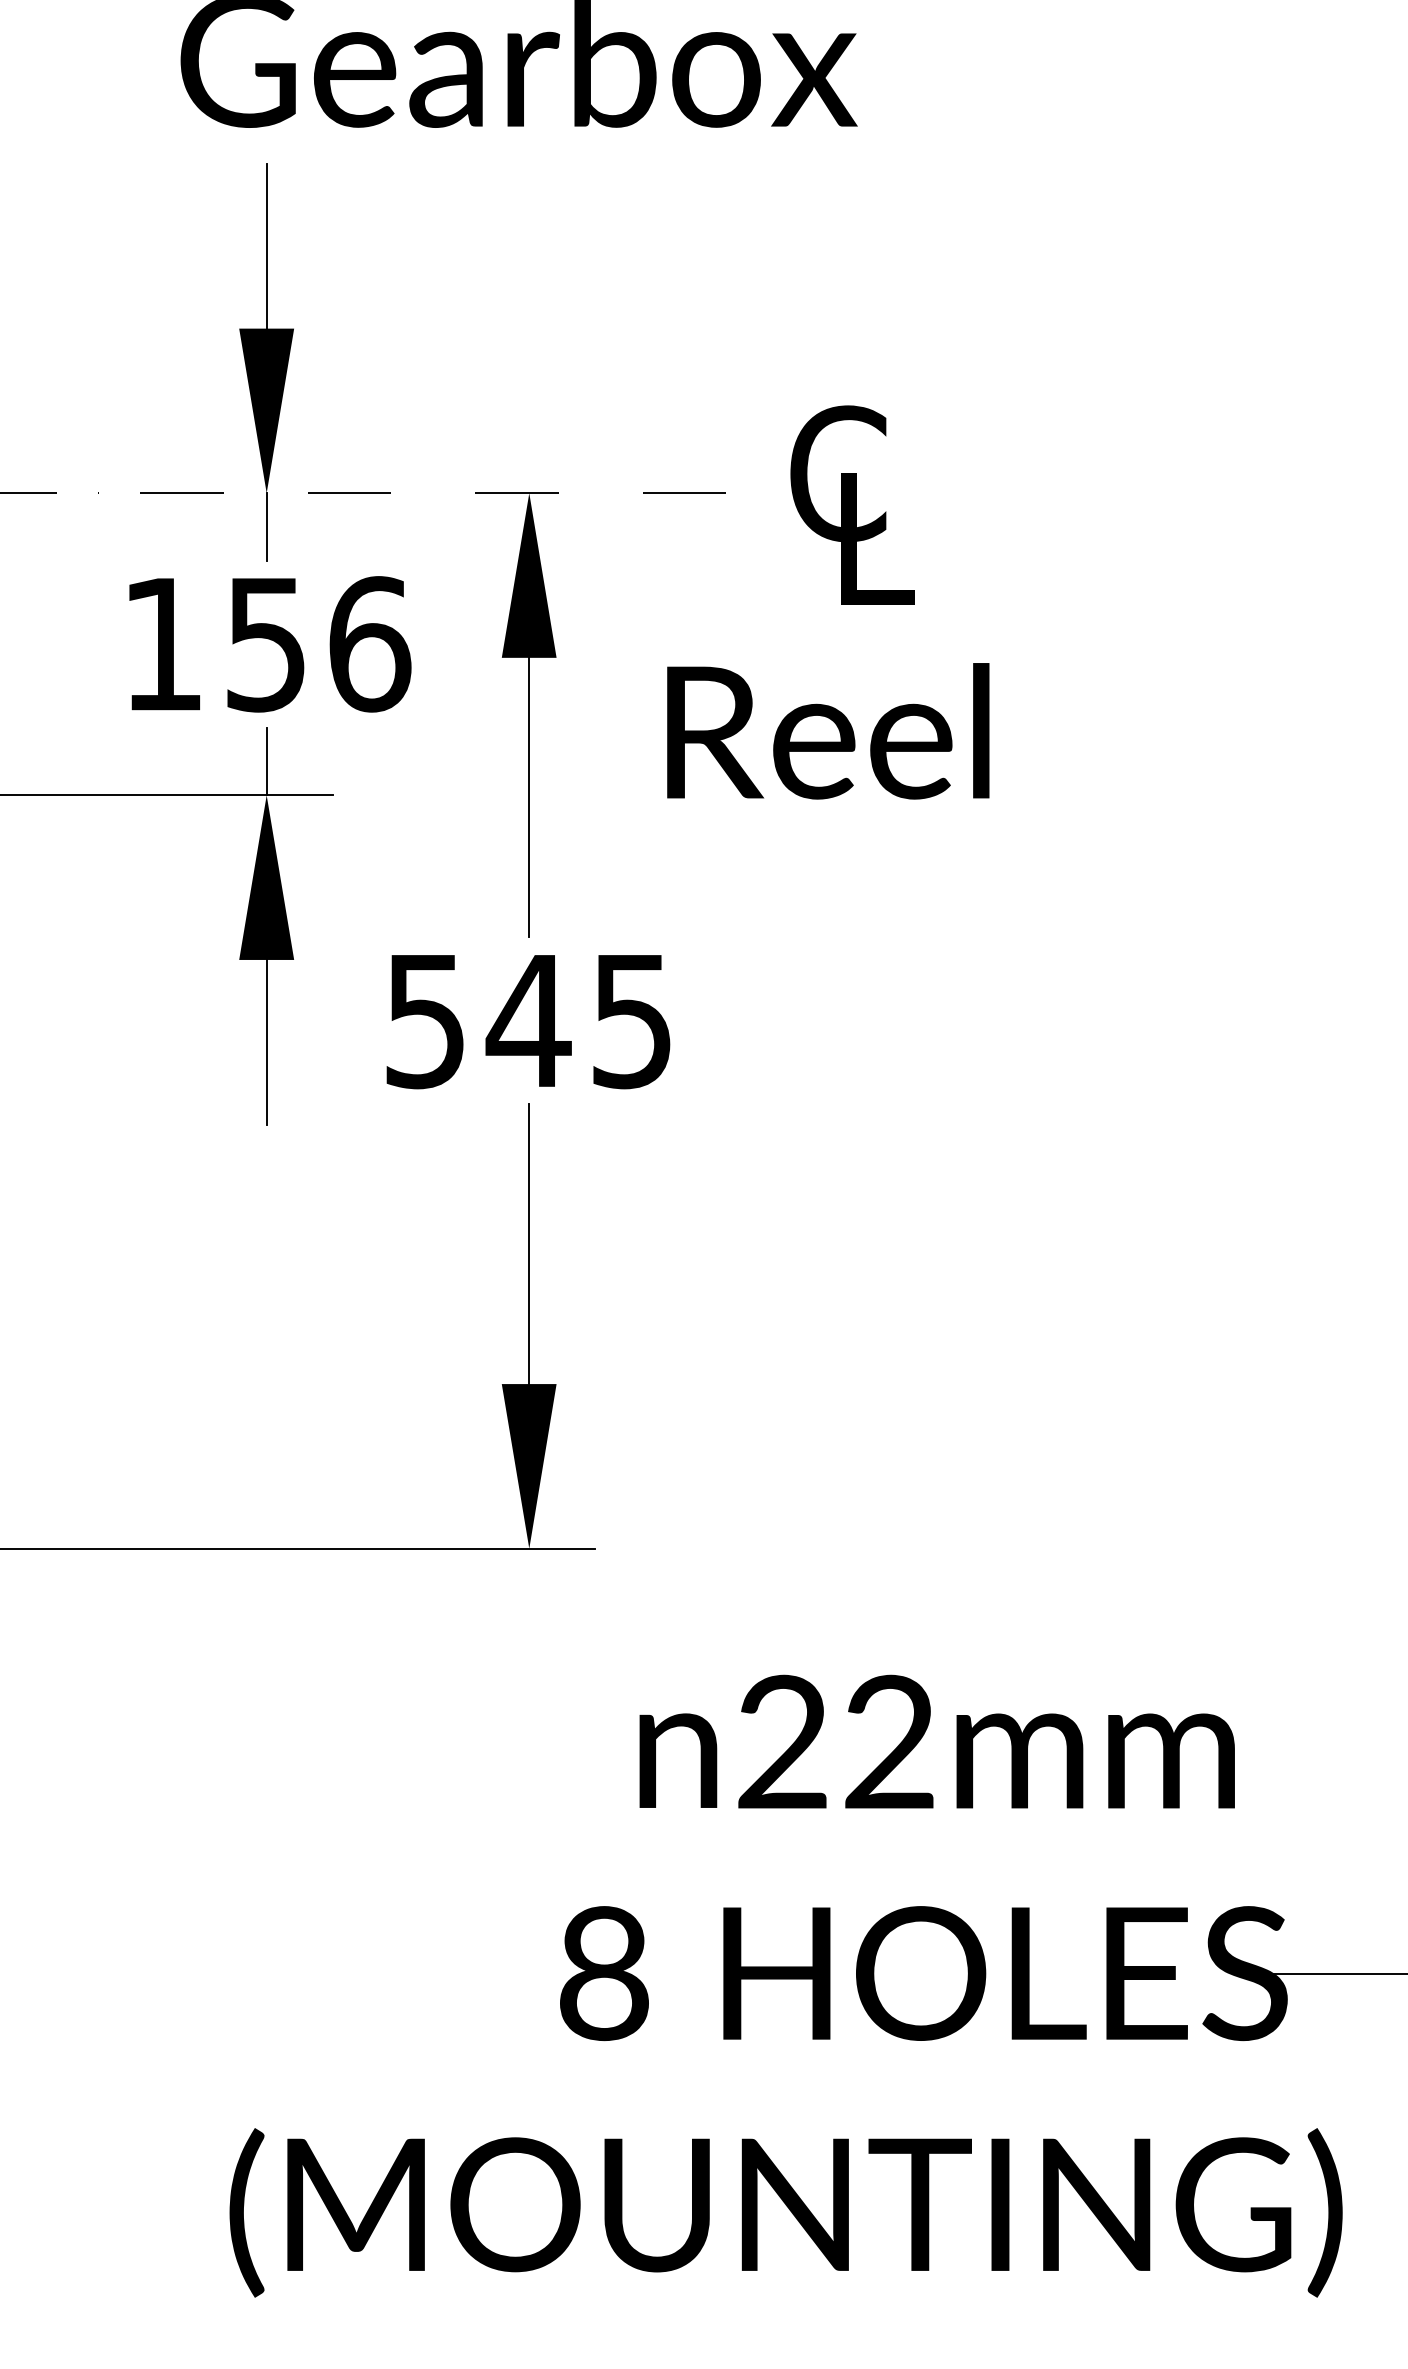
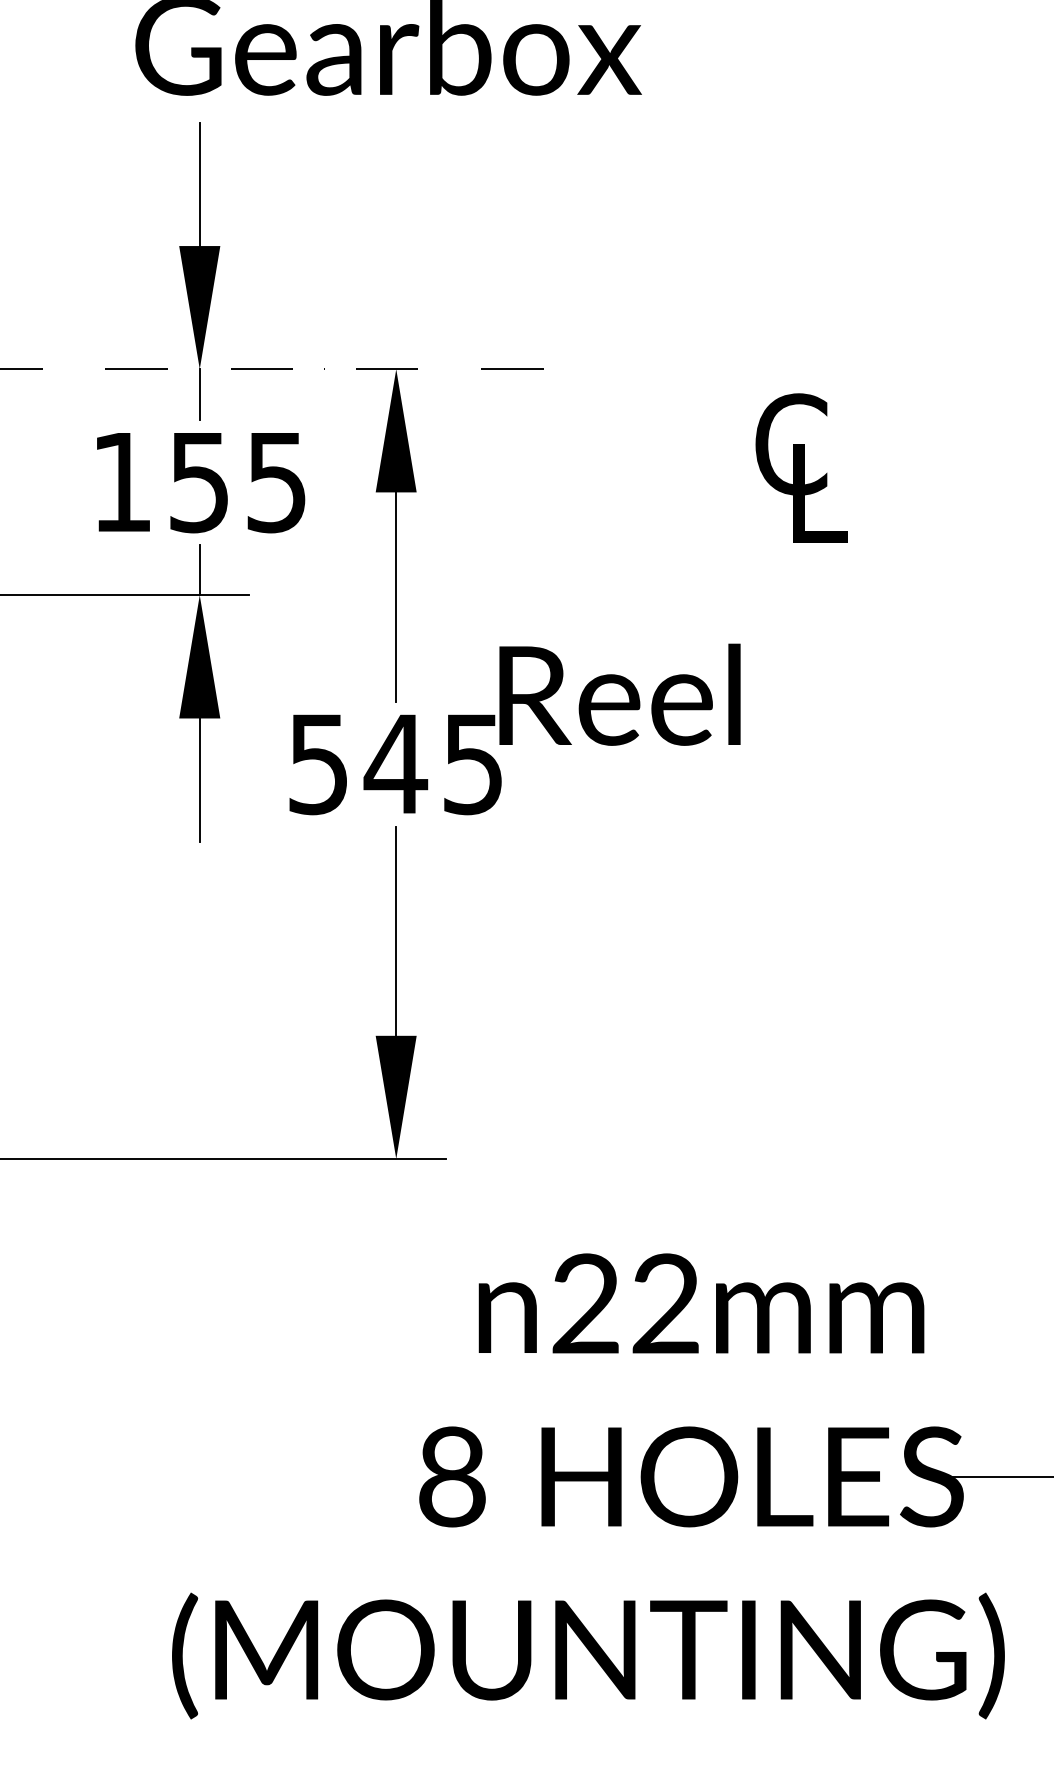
text: (852, 504) -> (802, 467), moved
text: (370, 644) -> (277, 482), 156 -> 155
text: (828, 731) -> (620, 694), moved

